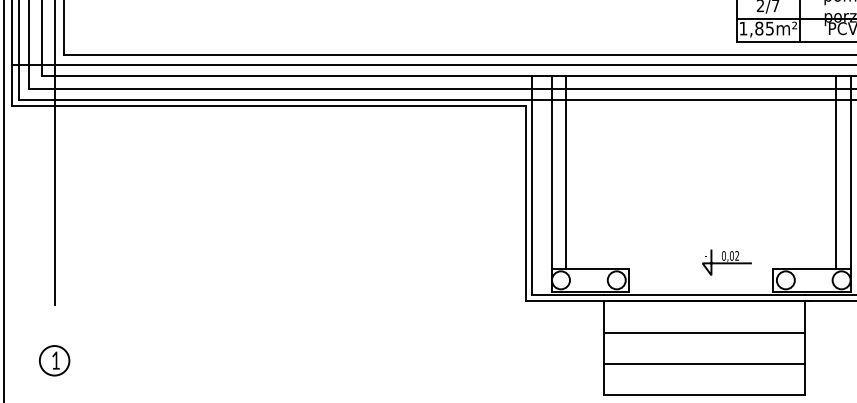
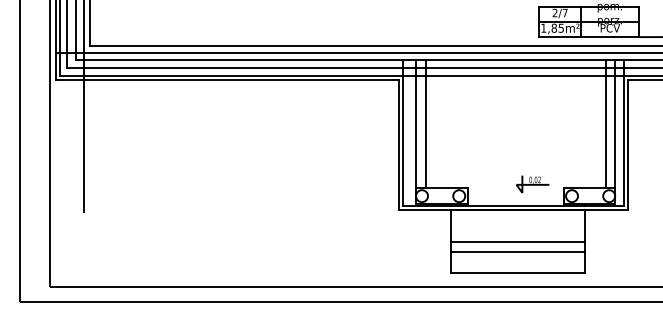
line: (704, 331) -> (517, 241), moved
part: (53, 360) -> (83, 249), removed

